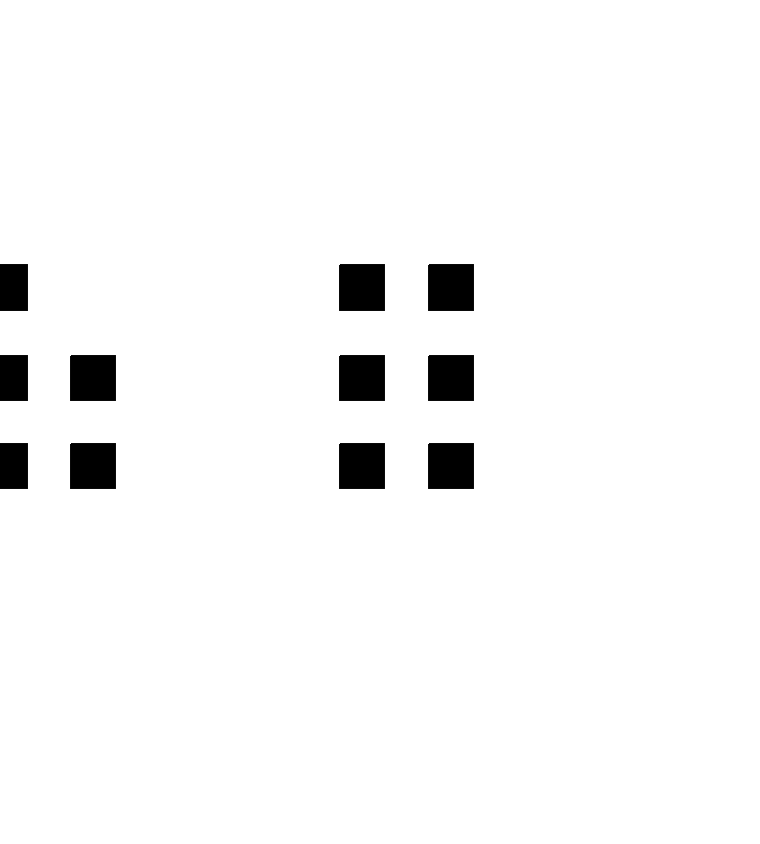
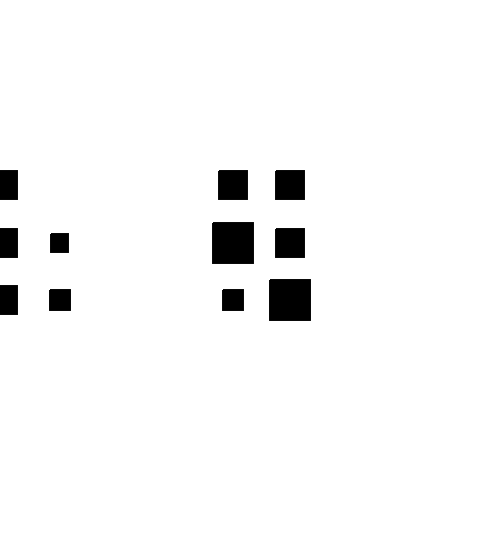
part: (92, 376) -> (59, 242), size x0.6
part: (361, 376) -> (232, 242), size x1.4
part: (92, 465) -> (59, 299), size x0.7
part: (361, 465) -> (232, 299), size x0.7
part: (449, 465) -> (289, 299), size x1.4

